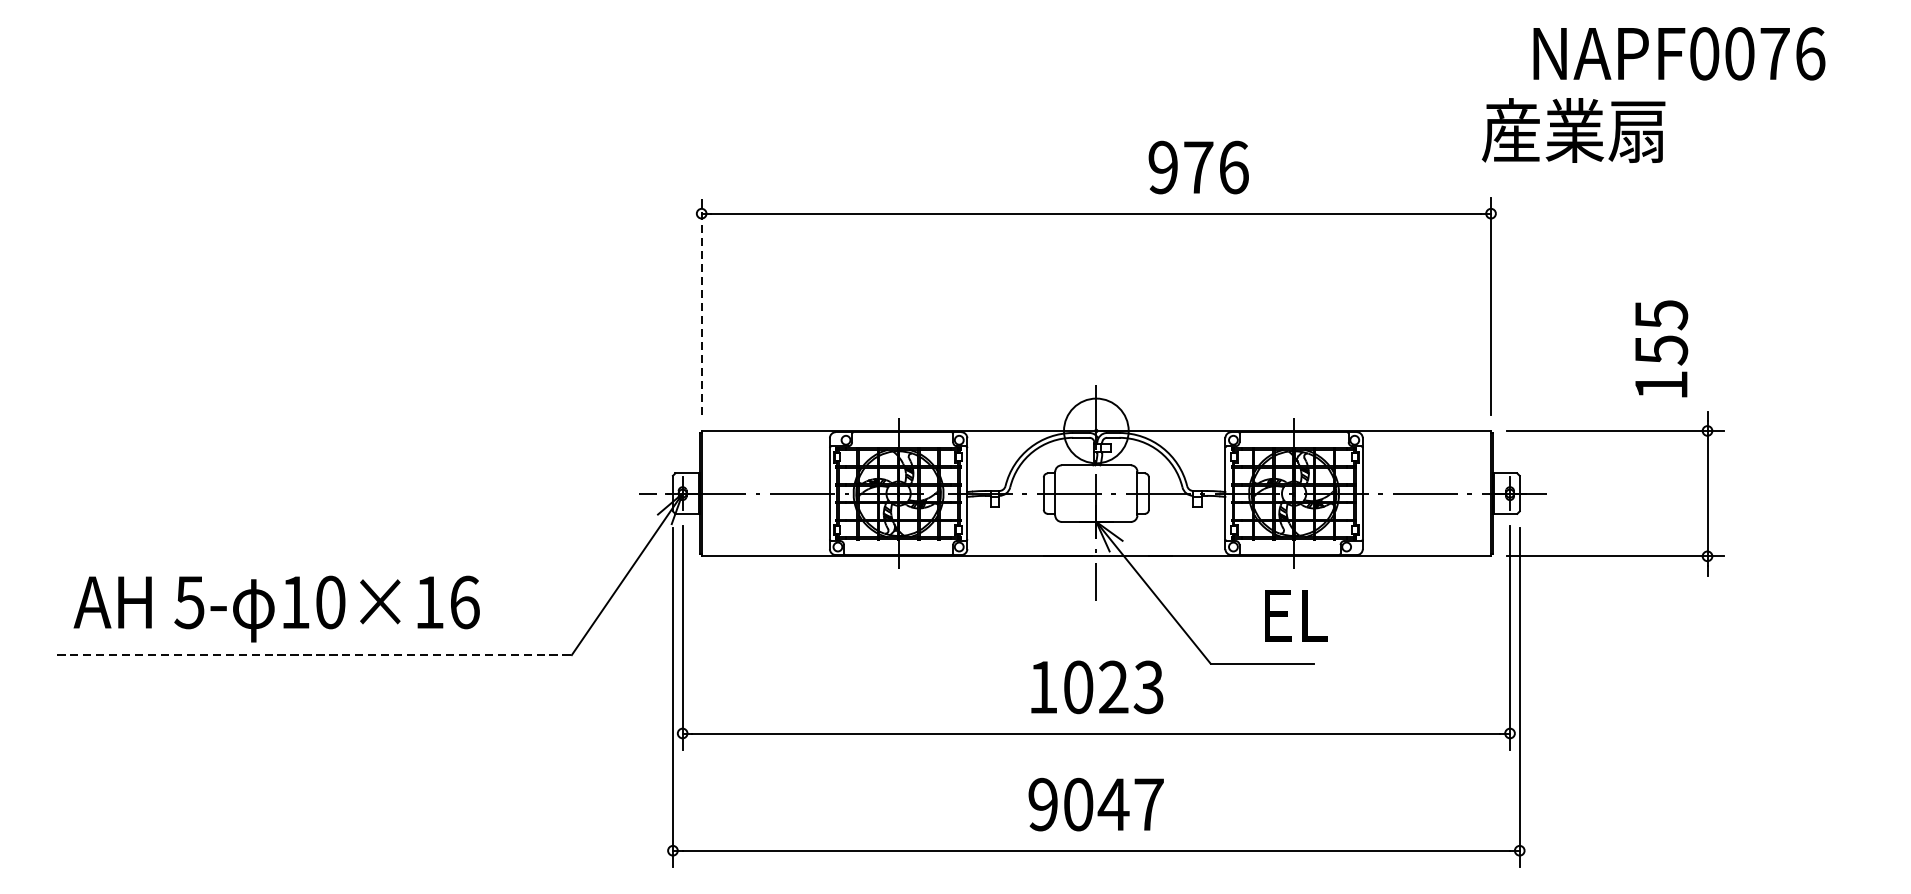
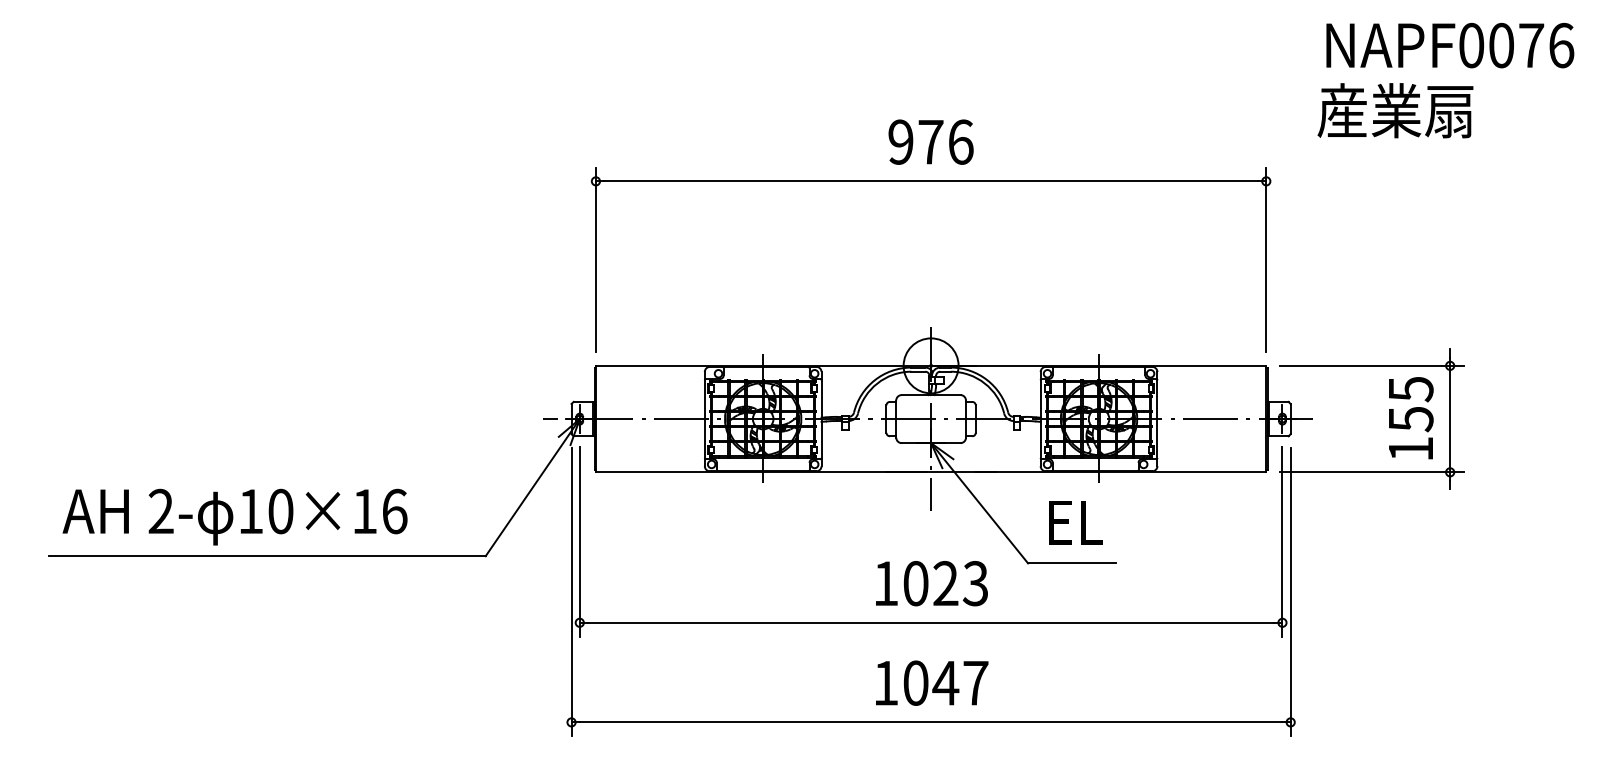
text: (1679, 53) -> (1450, 45), moved
text: (1573, 130) -> (1395, 110), moved
text: (1198, 166) -> (930, 141), moved
line: (701, 305) -> (595, 259), dashed -> solid
text: (1662, 349) -> (1411, 418), moved
text: (188, 602) -> (160, 511), 5- -> 2-
text: (1295, 615) -> (1075, 522), moved
line: (314, 655) -> (267, 556), dashed -> solid
text: (1042, 803) -> (885, 682), 9047 -> 1047

